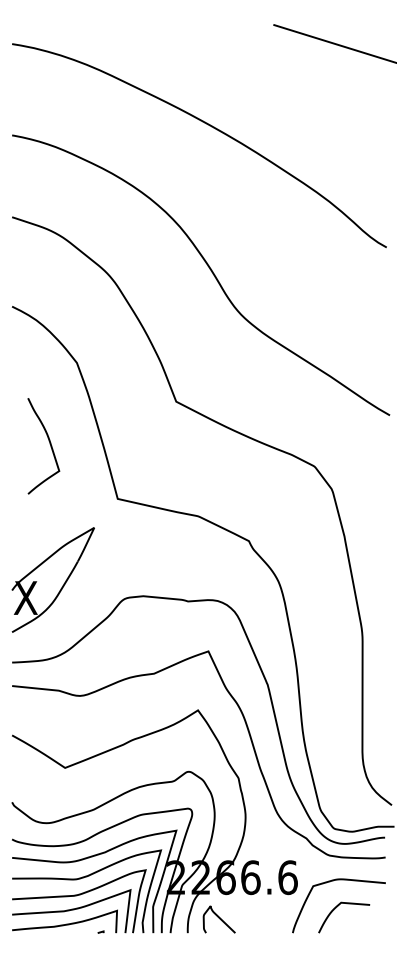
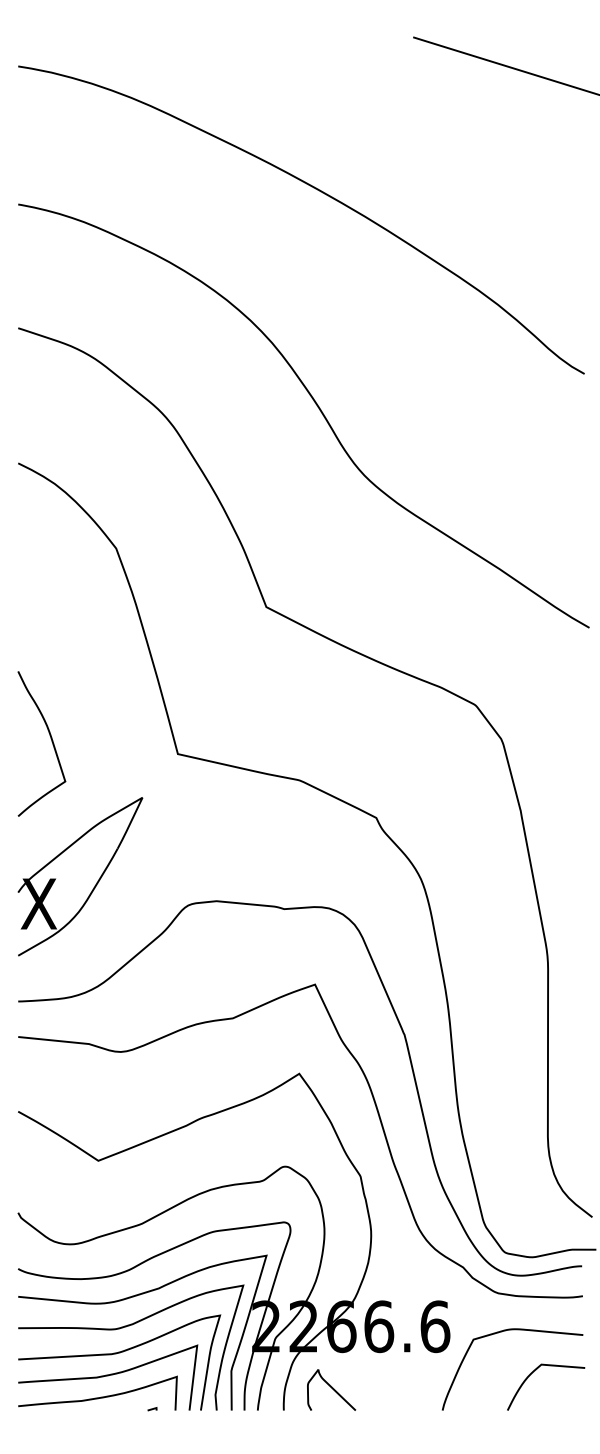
curve: (49, 444) -> (50, 741), moved
curve: (336, 908) -> (534, 1373), moved

